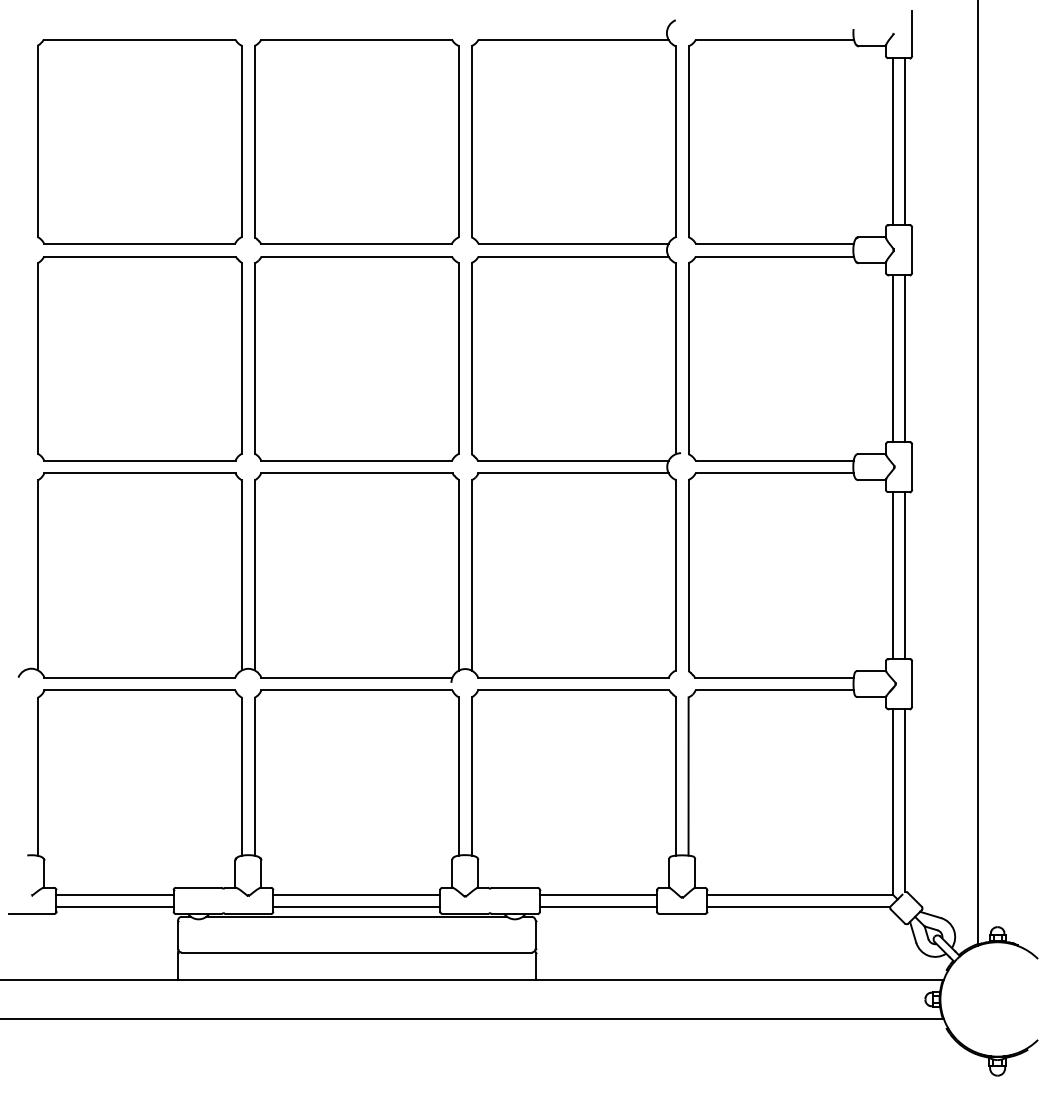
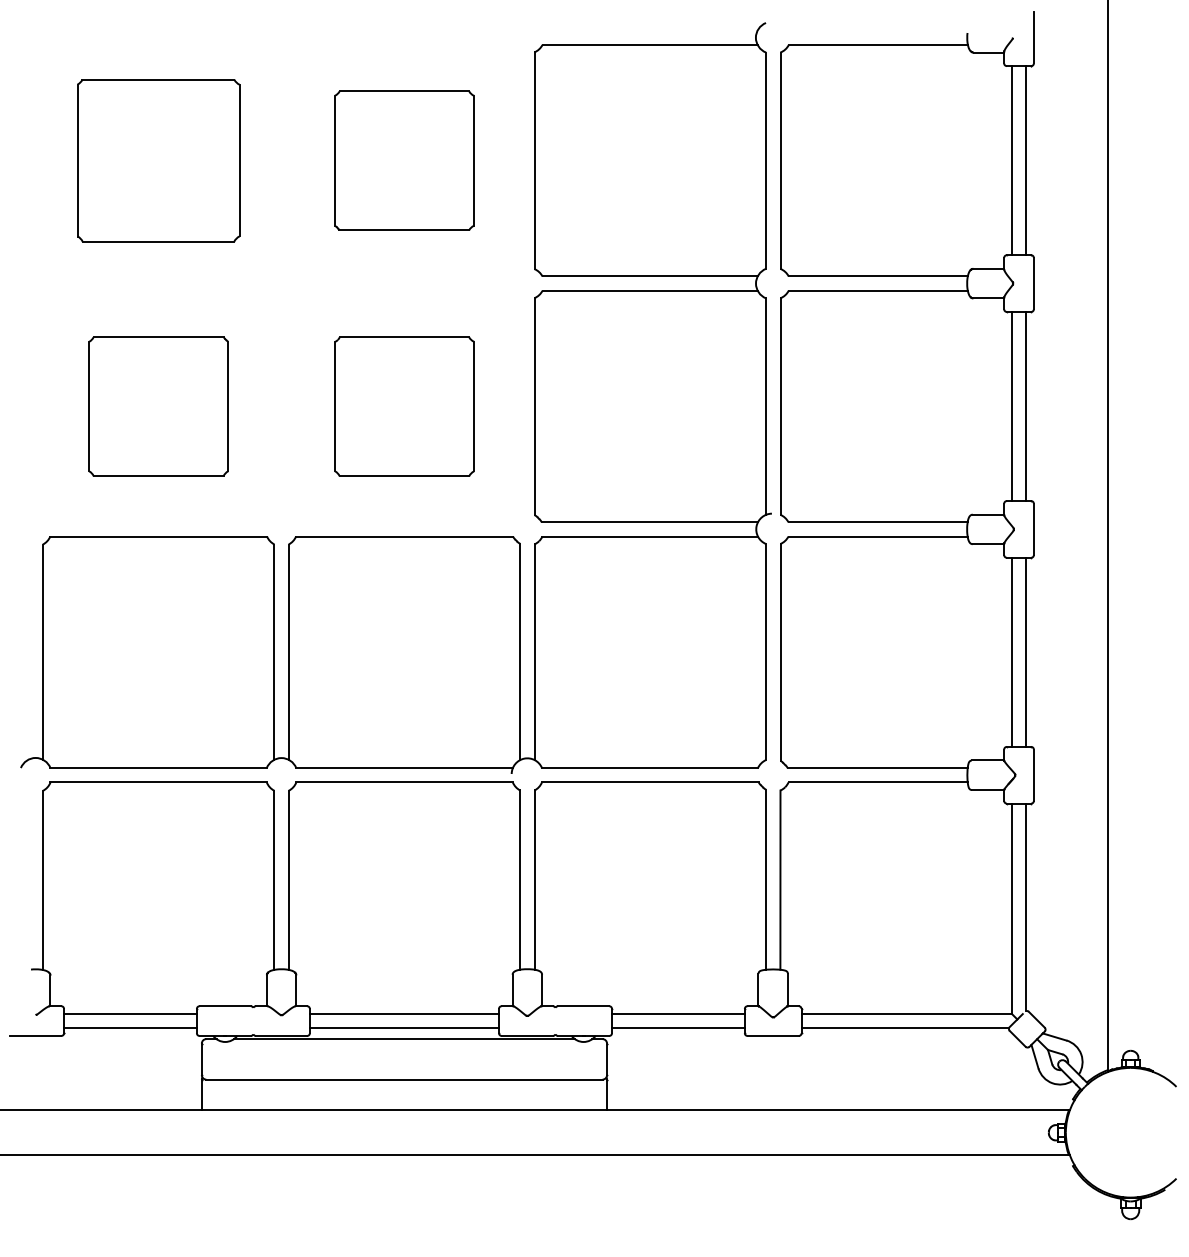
part: (139, 141) -> (158, 160), size x0.7
part: (356, 141) -> (404, 160), size x0.6
part: (139, 358) -> (158, 406), size x0.6
part: (356, 358) -> (404, 406), size x0.6

